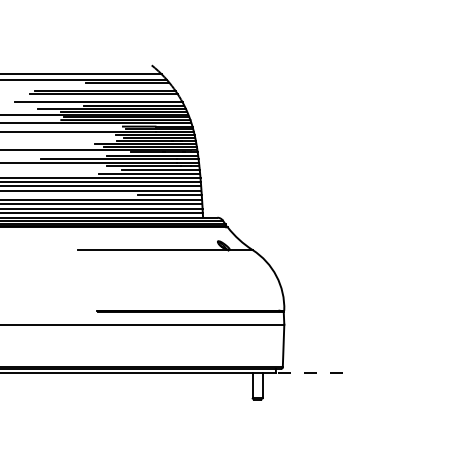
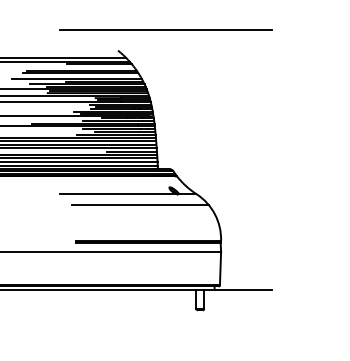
line: (214, 38) -> (166, 29), added
line: (180, 263) -> (140, 204), added
line: (314, 372) -> (244, 289), dashed -> solid

